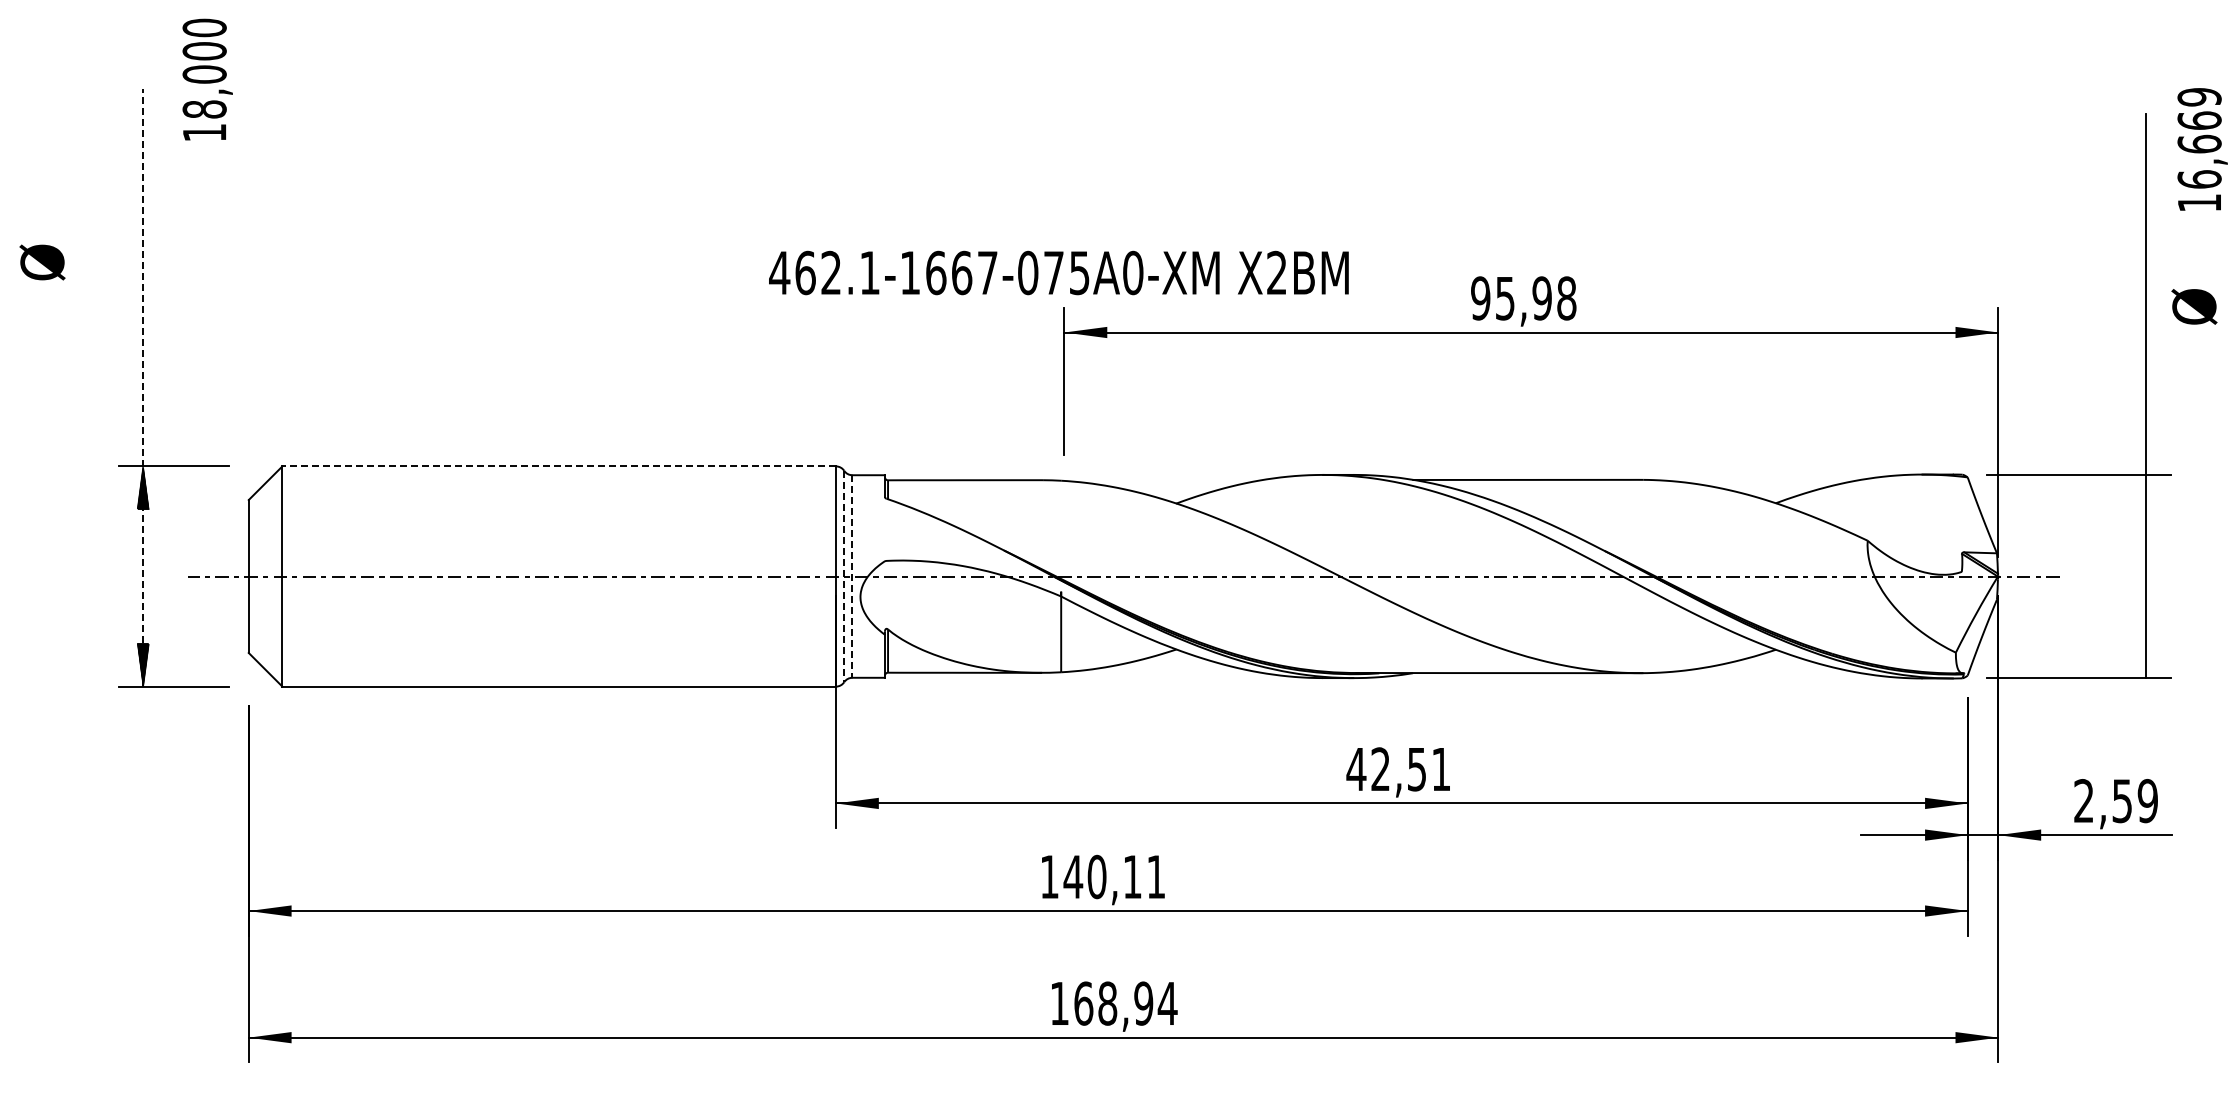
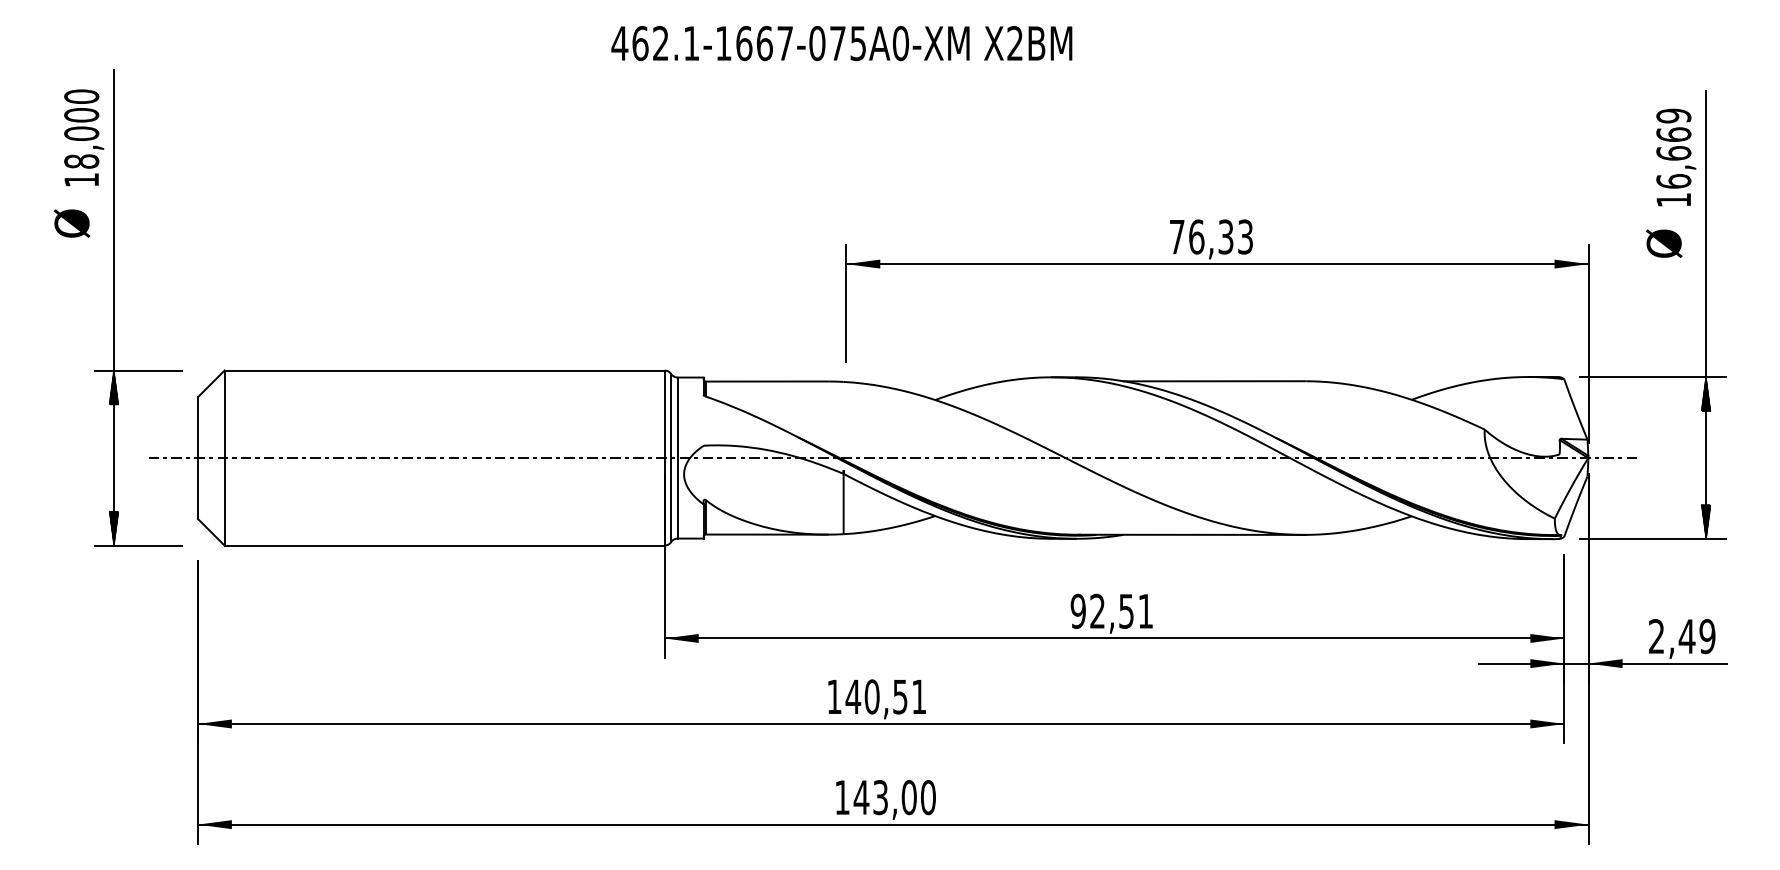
text: (207, 79) -> (83, 137), moved
text: (2202, 149) -> (1676, 157), moved
text: (42, 262) -> (72, 223), moved
text: (1058, 272) -> (841, 43), moved
text: (1523, 298) -> (1211, 237), 95,98 -> 76,33
text: (2194, 306) -> (1664, 243), moved
line: (143, 387) -> (114, 307), dashed -> solid
line: (559, 466) -> (444, 370), dashed -> solid
hatch: (2145, 495) -> (1705, 393), added
line: (844, 576) -> (671, 458), dashed -> solid
line: (852, 577) -> (677, 458), dashed -> solid
hatch: (2145, 656) -> (1705, 521), added
text: (1356, 769) -> (1078, 611), 42,51 -> 92,51
text: (2121, 801) -> (1686, 636), 2,59 -> 2,49
text: (1132, 877) -> (900, 697), 140,11 -> 140,51
text: (1125, 1003) -> (894, 797), 168,94 -> 143,00

